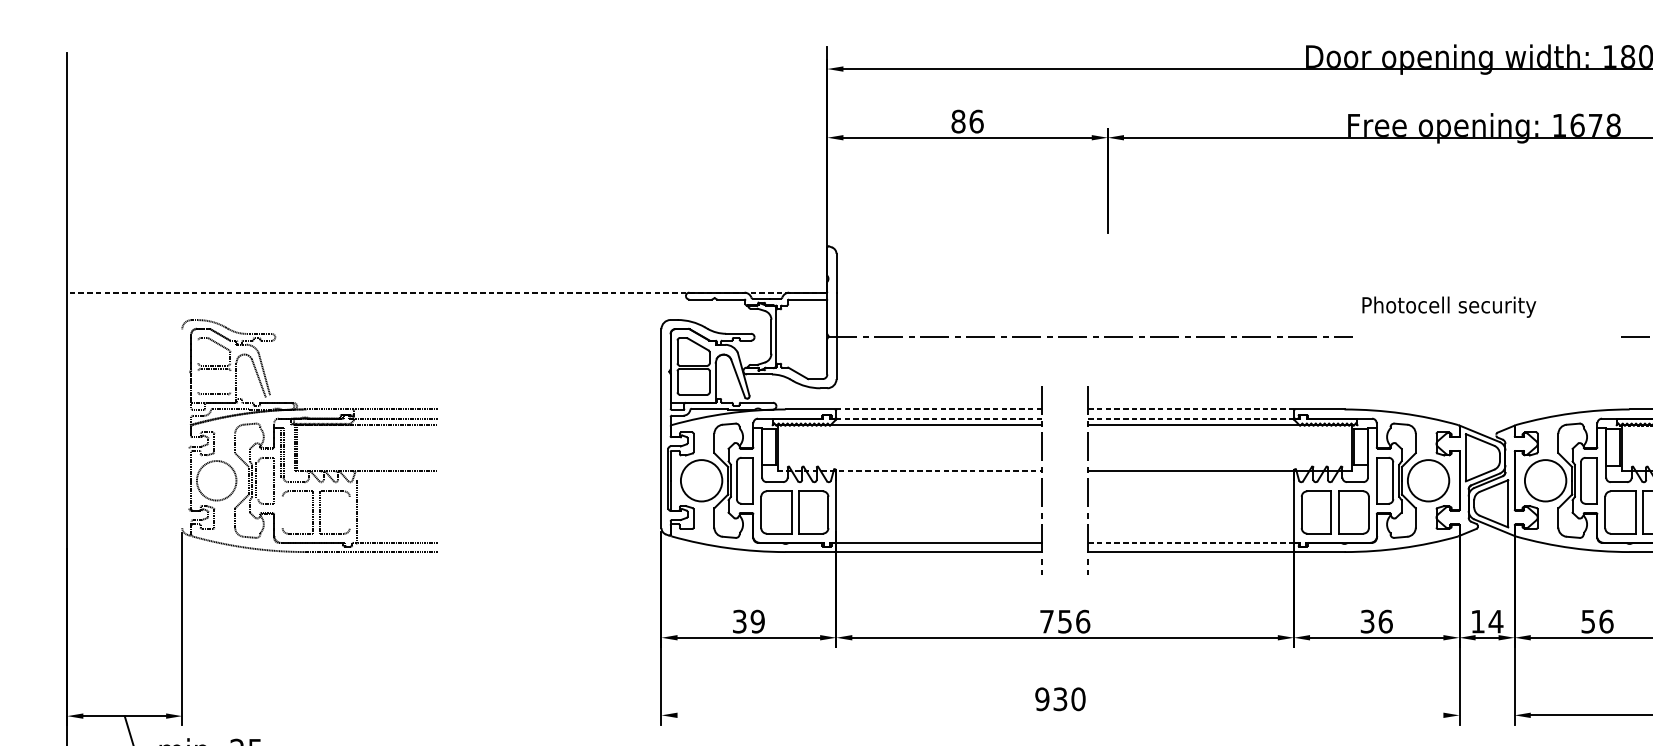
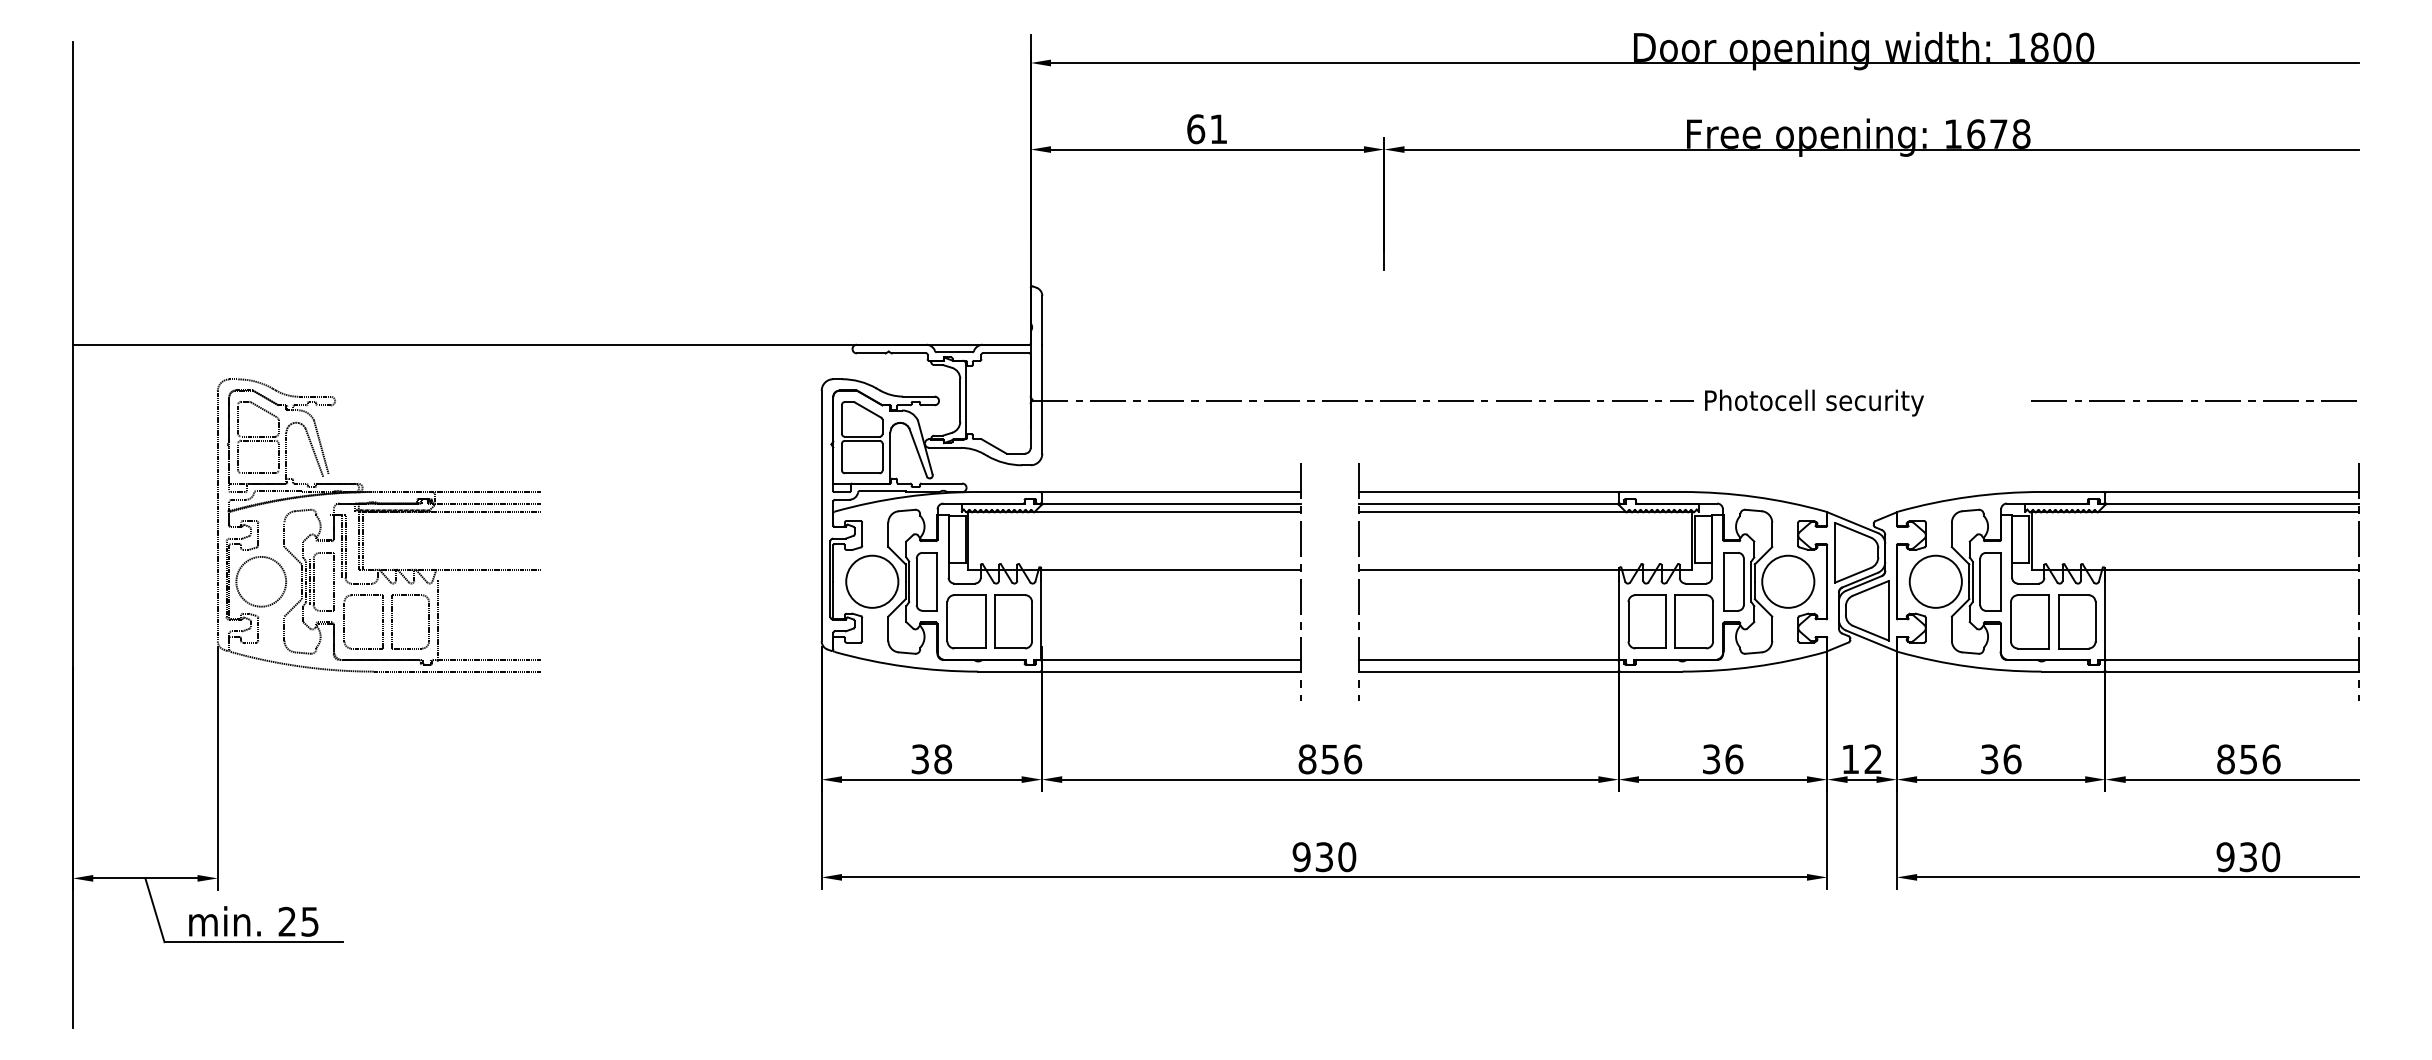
text: (967, 121) -> (1207, 129), 86 -> 61
line: (446, 292) -> (550, 344), dashed -> solid
text: (1449, 306) -> (1814, 402), moved
line: (198, 351) -> (238, 418), added
line: (198, 381) -> (238, 456), added
line: (230, 381) -> (278, 456), added
line: (938, 409) -> (1170, 491), dashed -> solid
line: (1192, 409) -> (1490, 491), dashed -> solid
line: (938, 418) -> (1170, 503), dashed -> solid
line: (1192, 418) -> (1490, 503), dashed -> solid
line: (181, 428) -> (217, 515), added
line: (909, 471) -> (1134, 569), dashed -> solid
line: (189, 478) -> (226, 578), added
line: (258, 480) -> (313, 581), added
line: (282, 512) -> (344, 621), added
line: (350, 512) -> (429, 621), added
line: (1192, 543) -> (1490, 660), dashed -> solid
text: (1495, 620) -> (1872, 758), 14 -> 12
text: (1588, 620) -> (1989, 758), 56 -> 36
text: (758, 621) -> (943, 759), 39 -> 38
text: (1046, 621) -> (1307, 759), 756 -> 856
line: (1060, 715) -> (1324, 877), added

